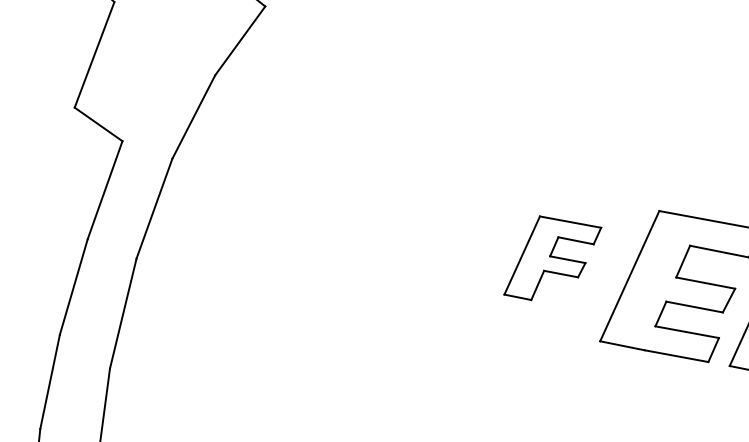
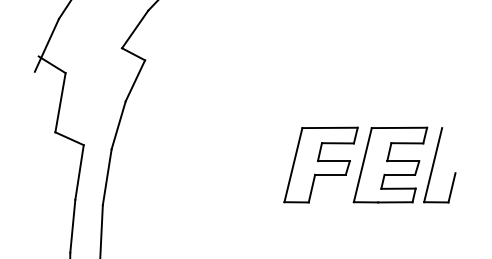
part: (551, 260) -> (320, 164), size x1.67

